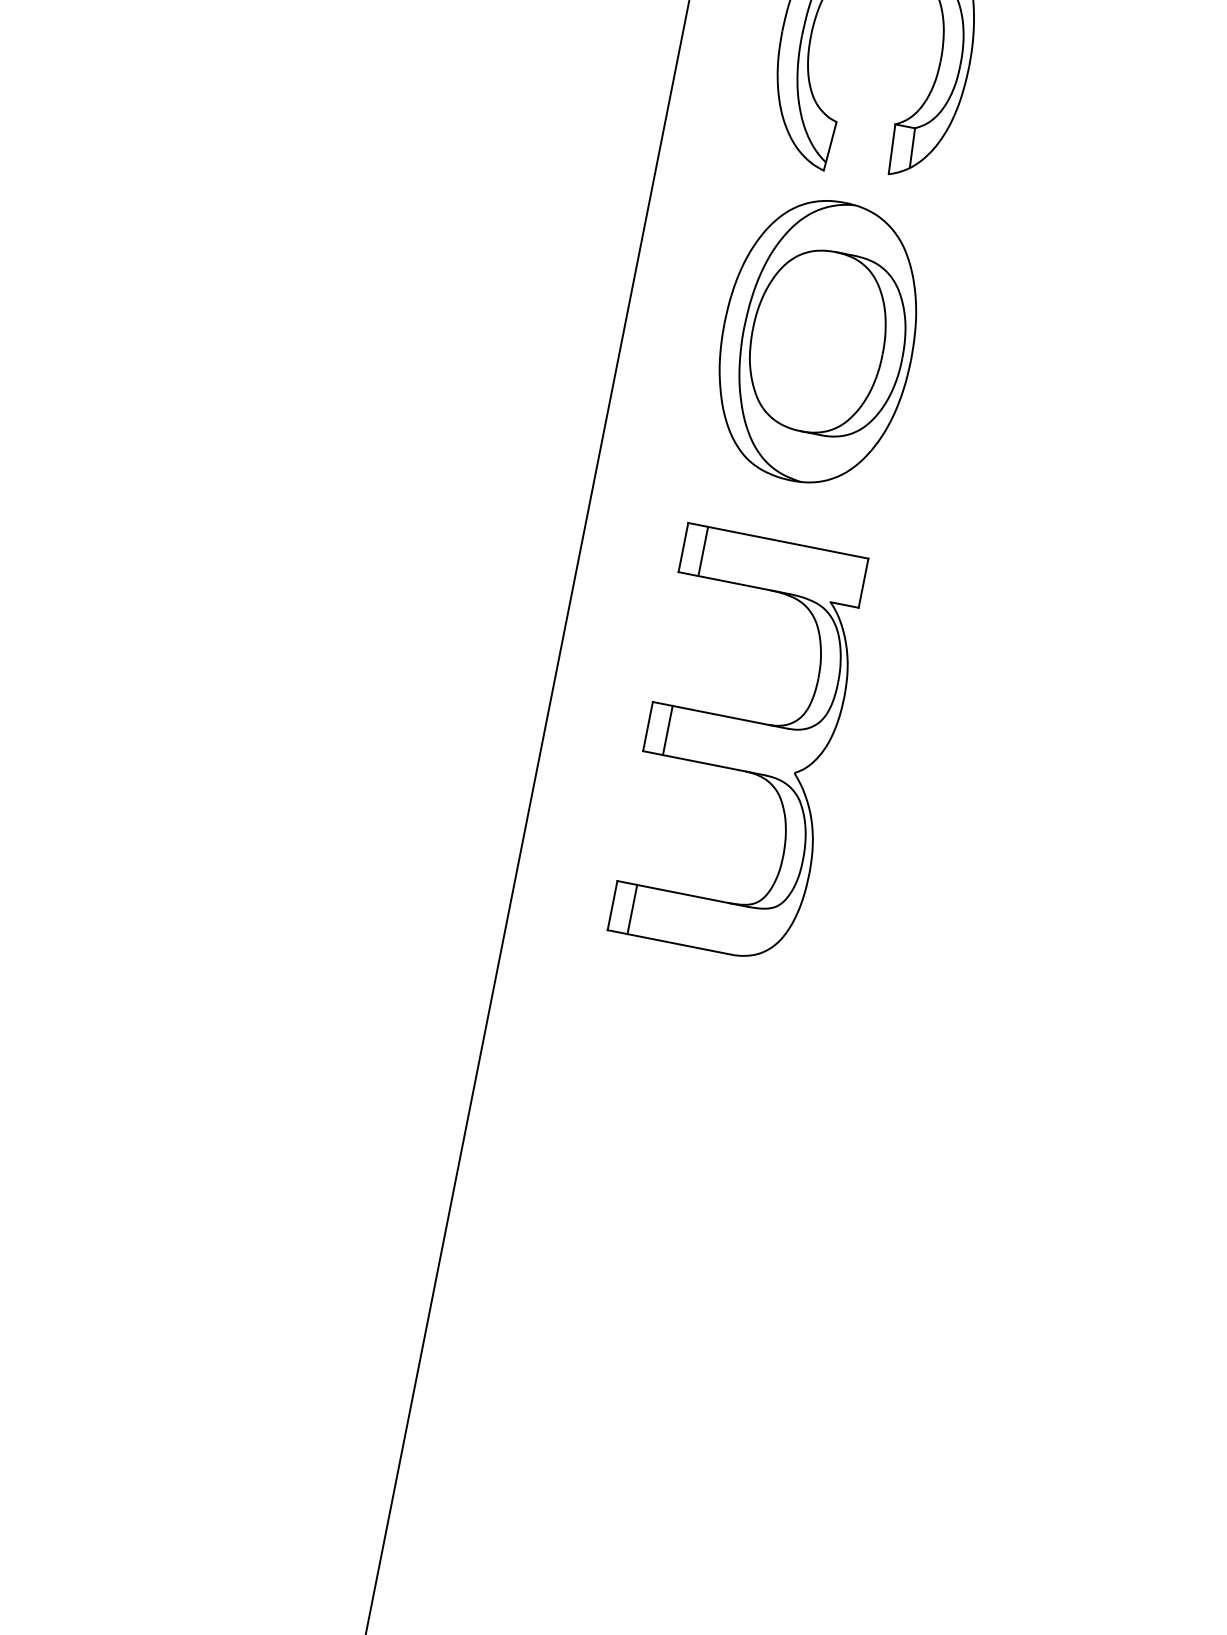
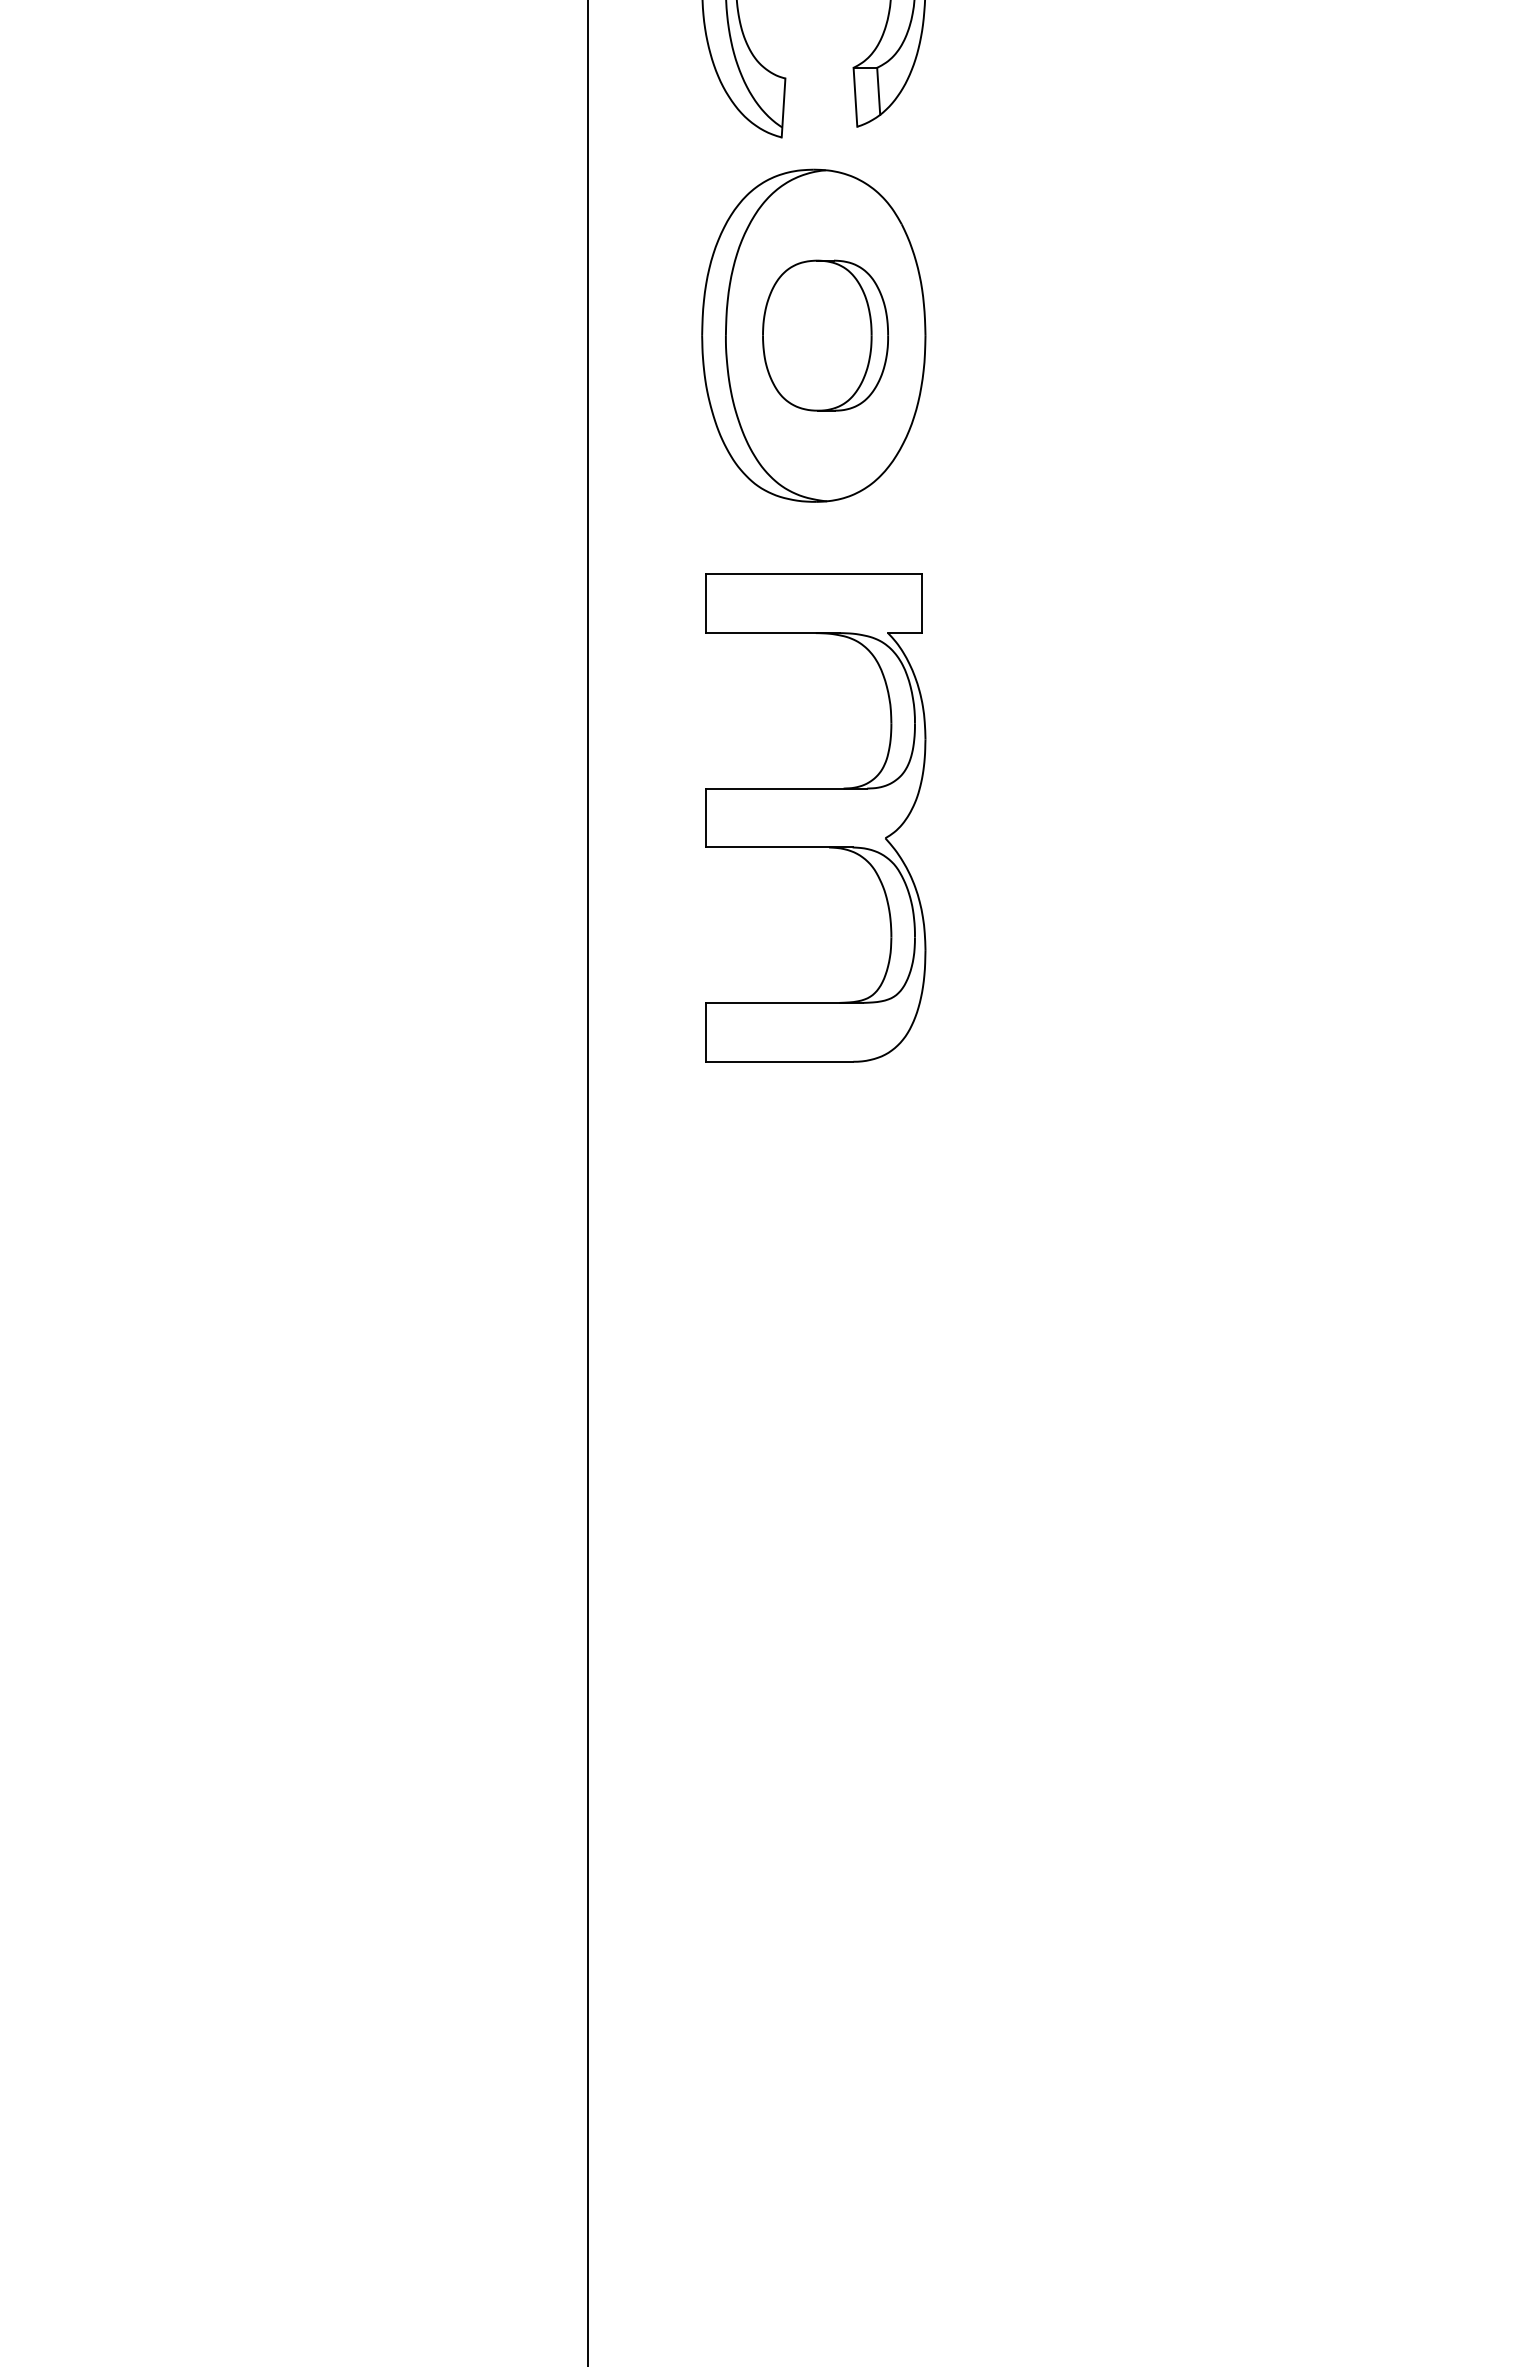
part: (827, 343) -> (825, 335), size x0.7
line: (703, 551) -> (729, 603), removed
line: (667, 730) -> (729, 817), removed
line: (632, 908) -> (729, 1031), removed

